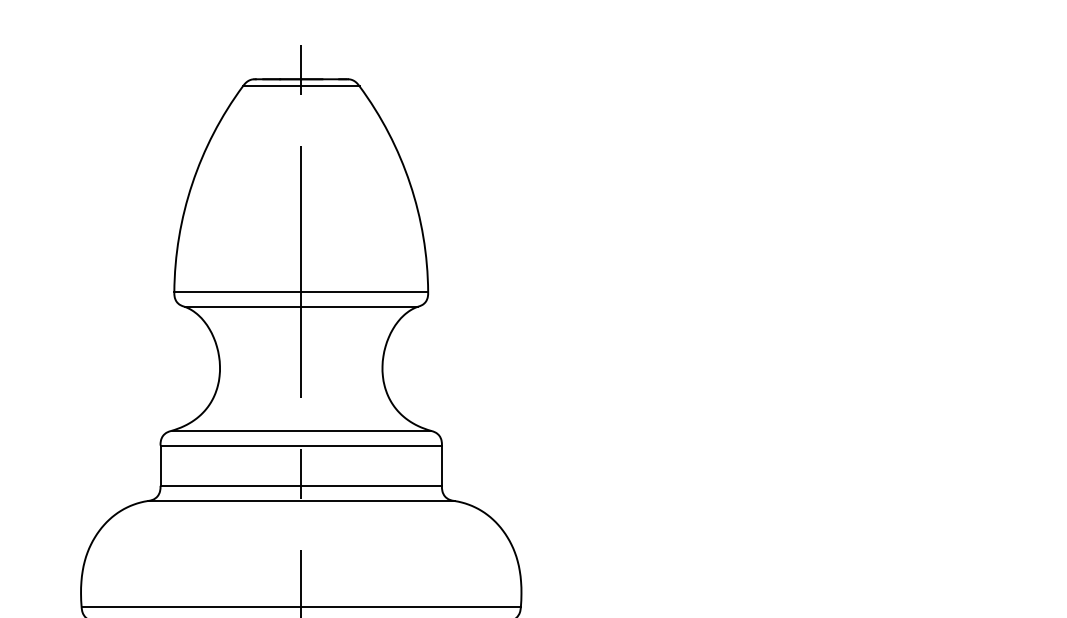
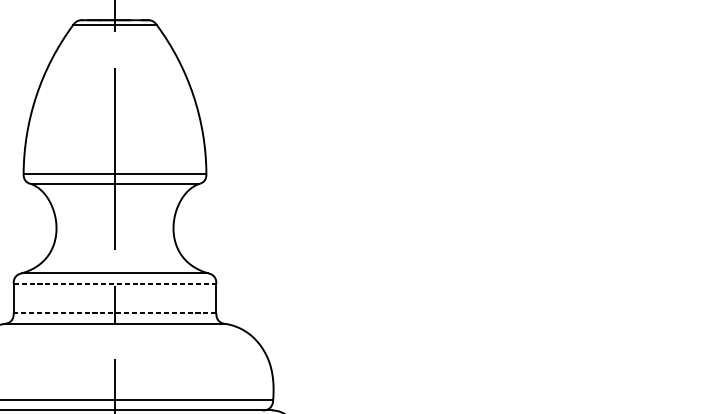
line: (301, 445) -> (115, 283), solid -> dashed
line: (301, 485) -> (115, 312), solid -> dashed

